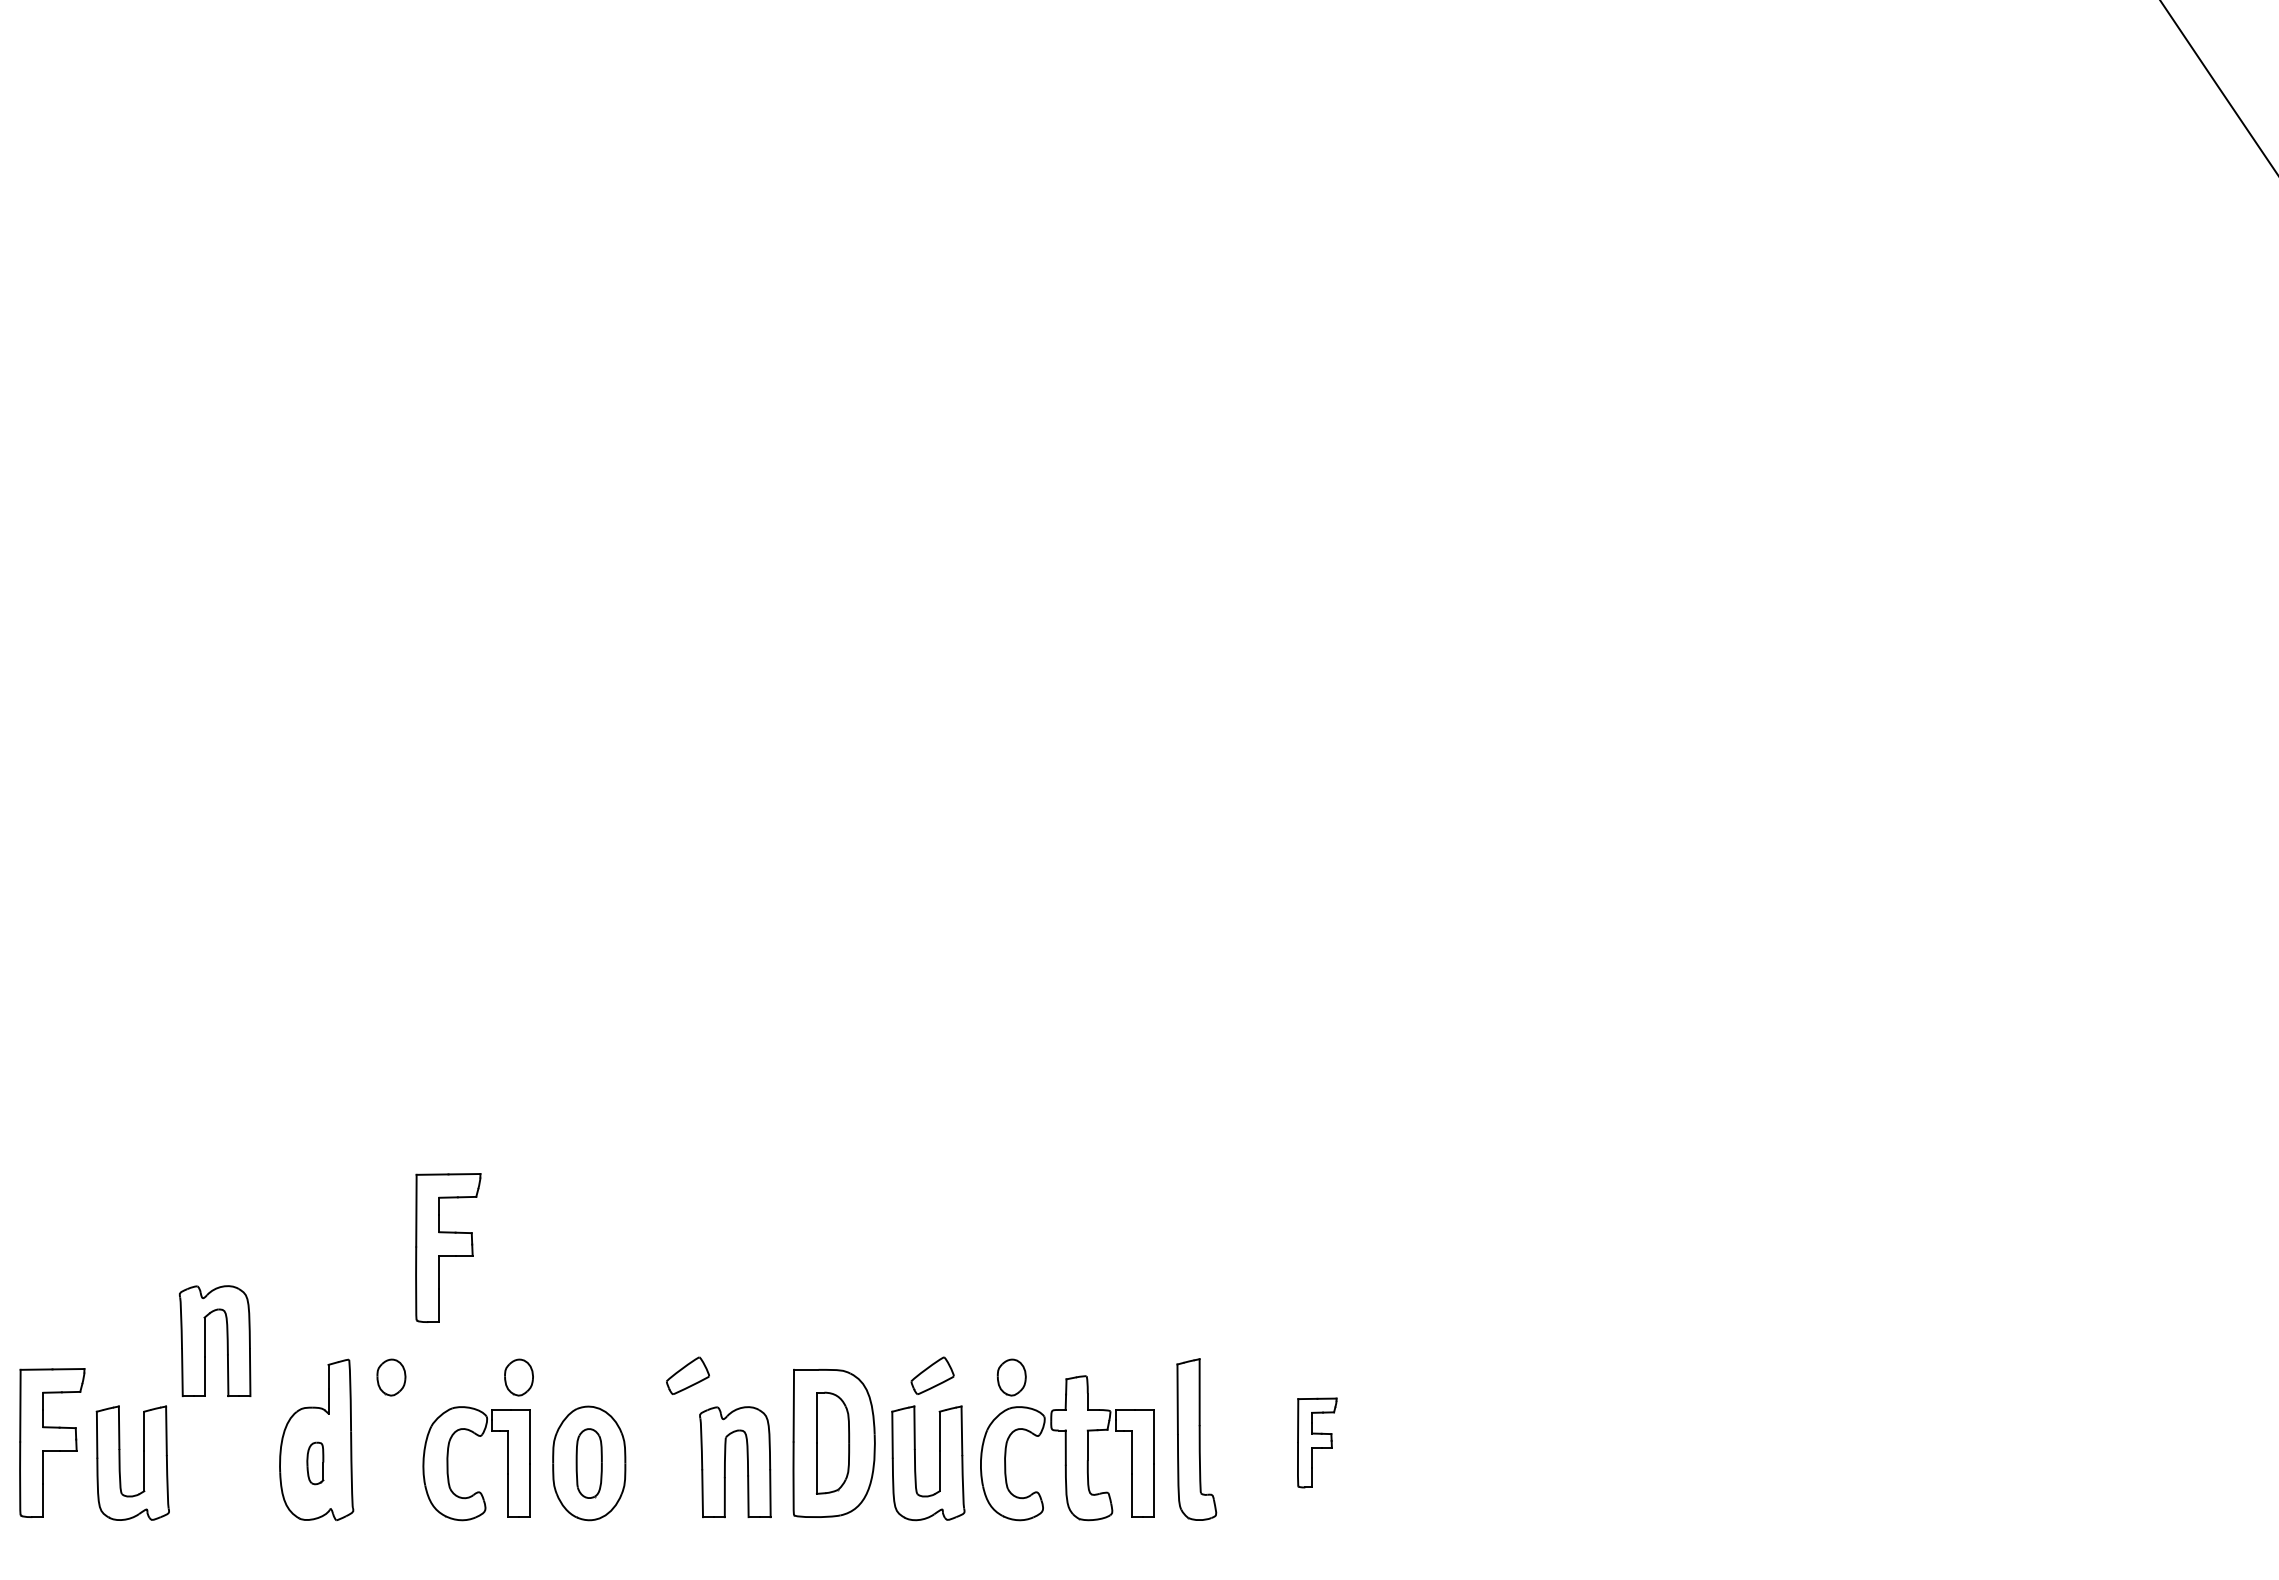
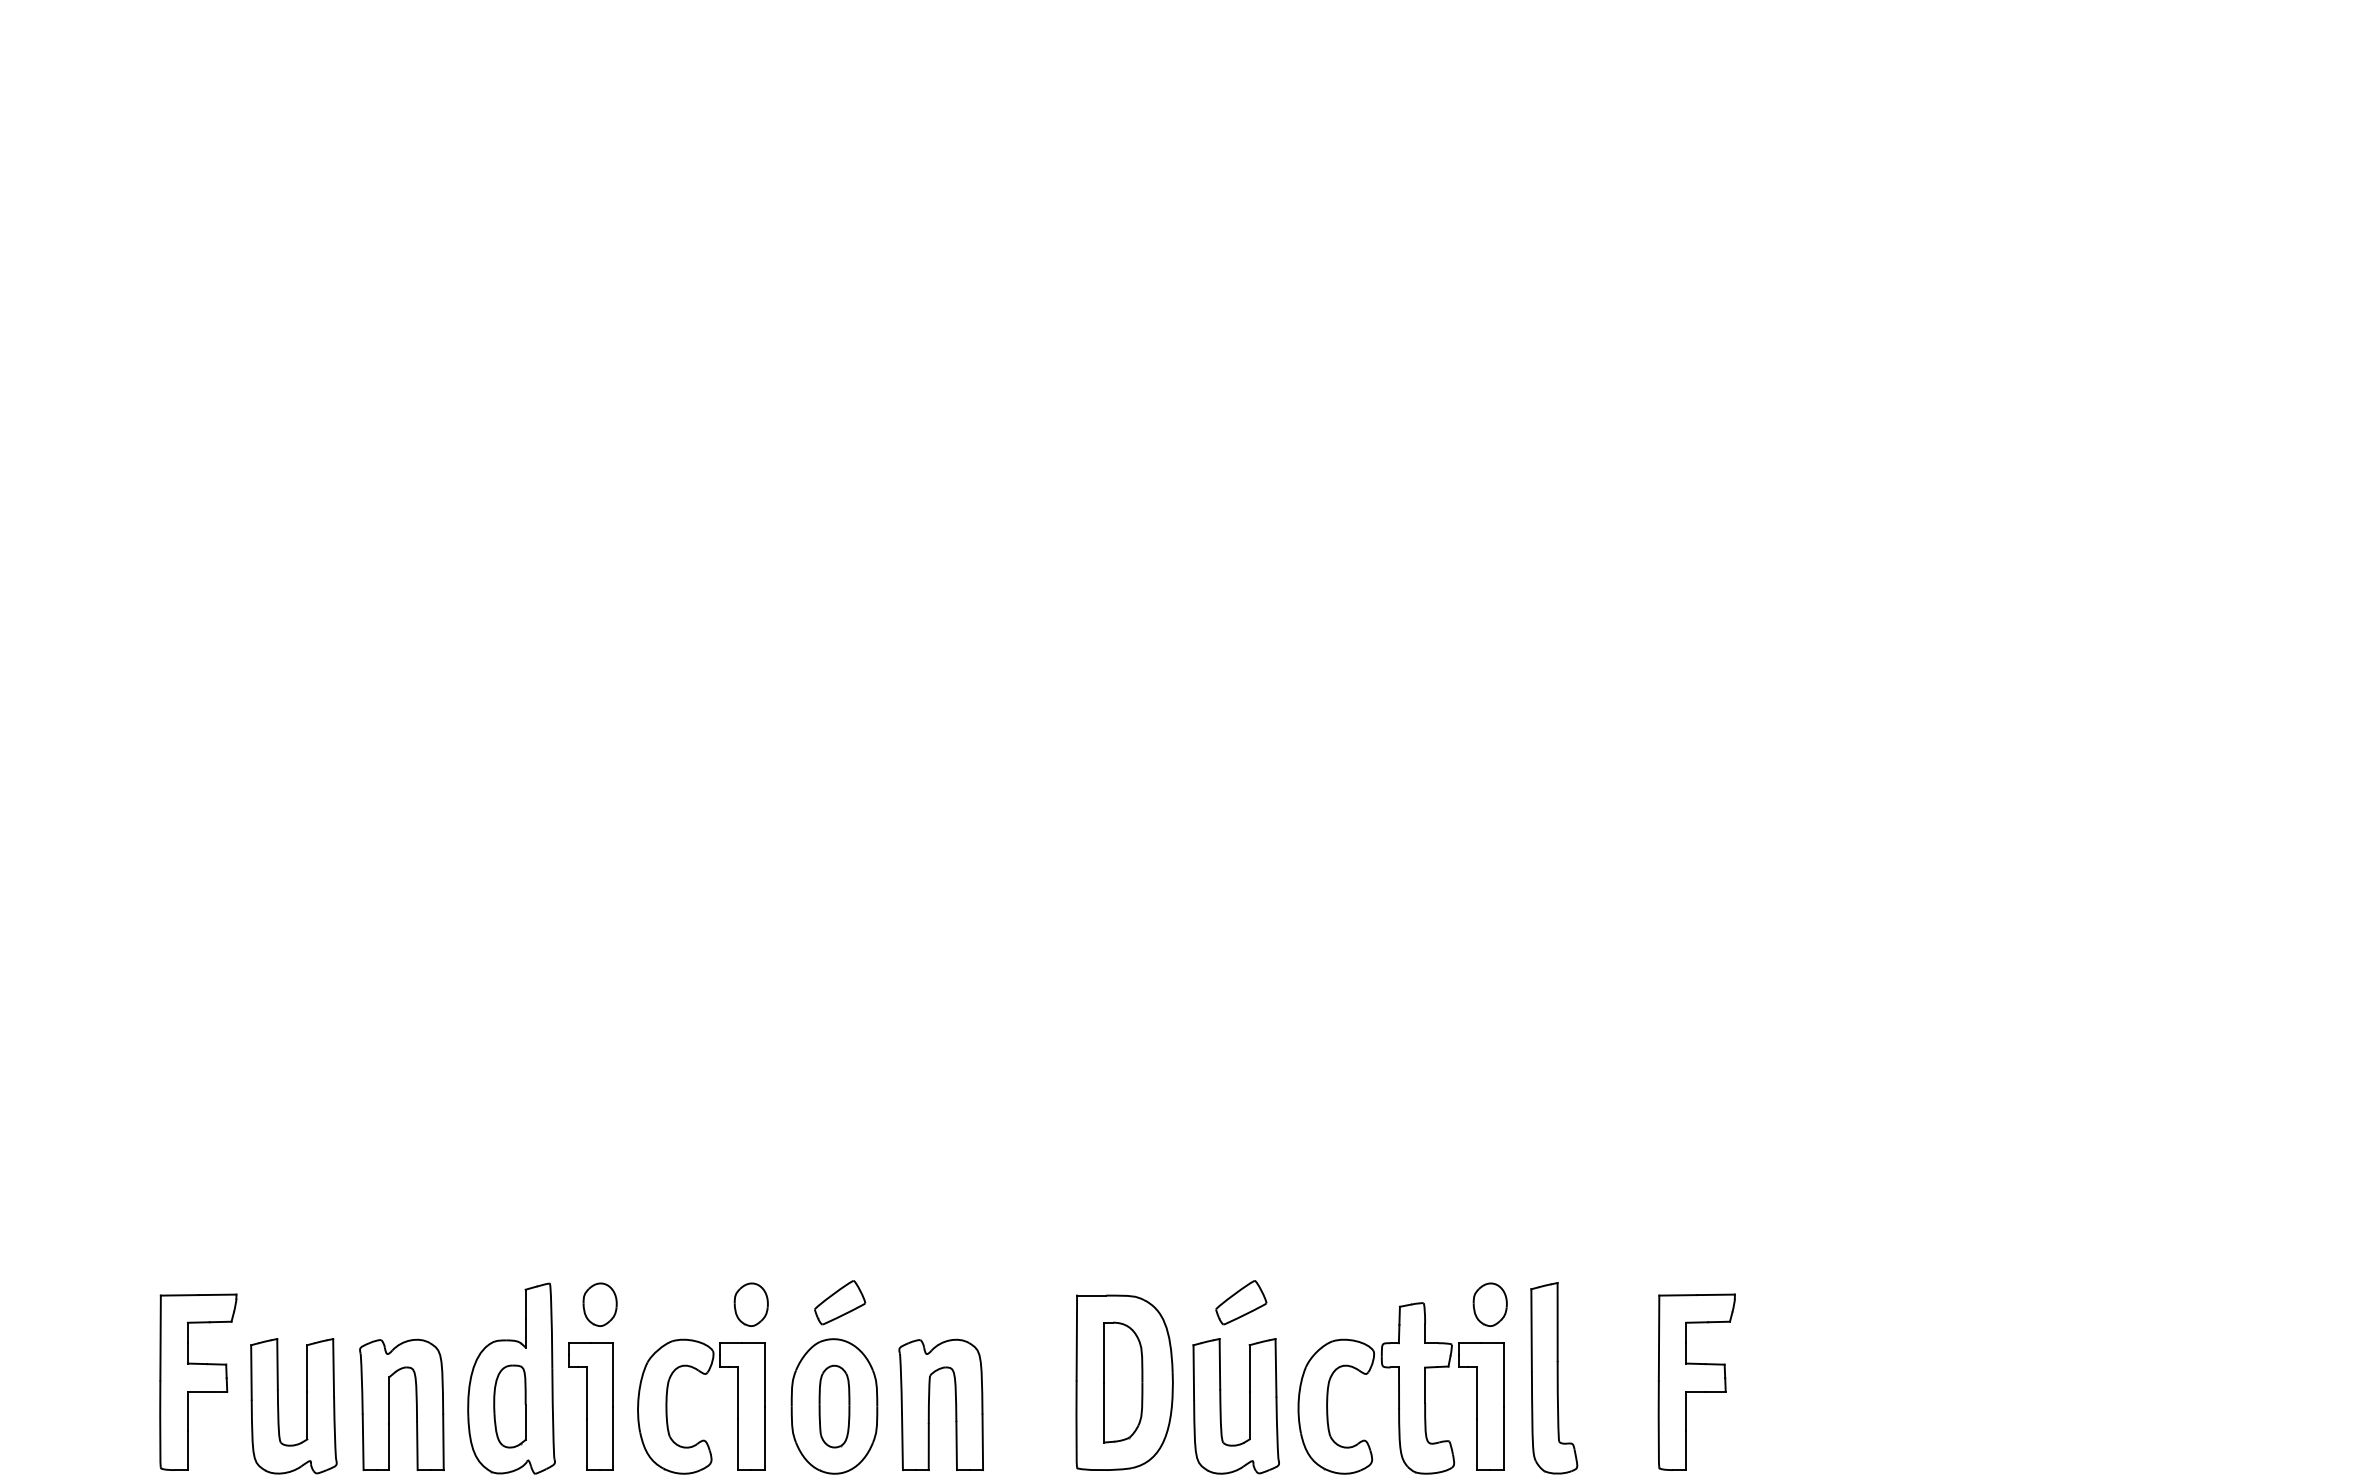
part: (448, 1247) -> (667, 1150), removed
part: (205, 1340) -> (390, 1404), moved
part: (687, 1375) -> (839, 1302), moved
part: (1011, 1377) -> (1489, 1304), moved
part: (1317, 1442) -> (1697, 1381), size x1.67
part: (725, 1461) -> (929, 1404), moved
part: (315, 1463) -> (510, 1406), size x1.67
part: (383, 1463) -> (590, 1406), added

